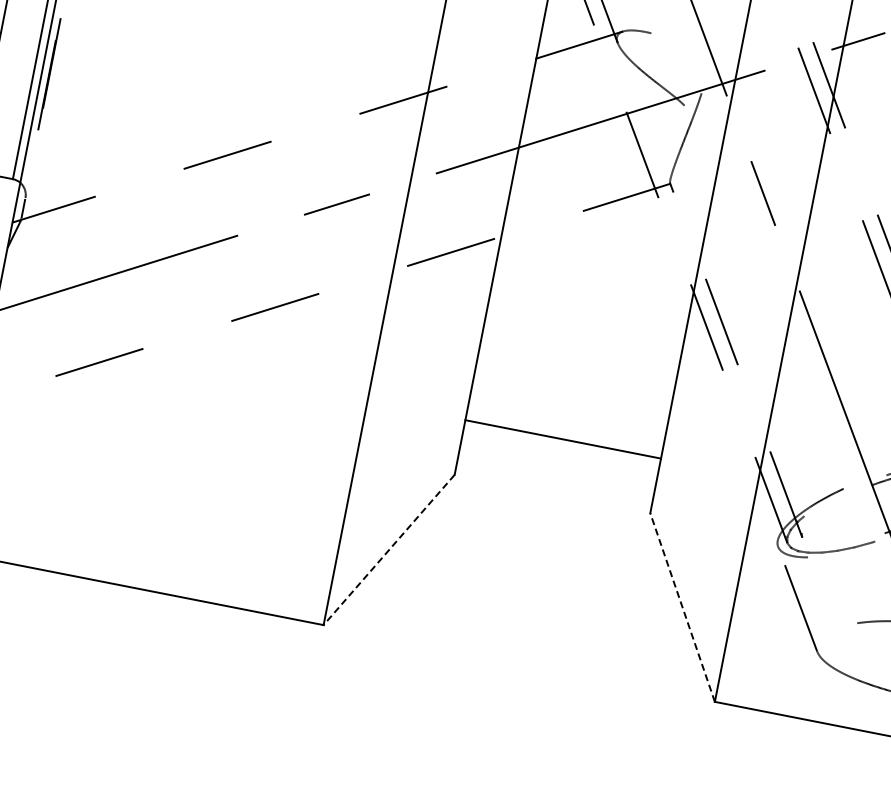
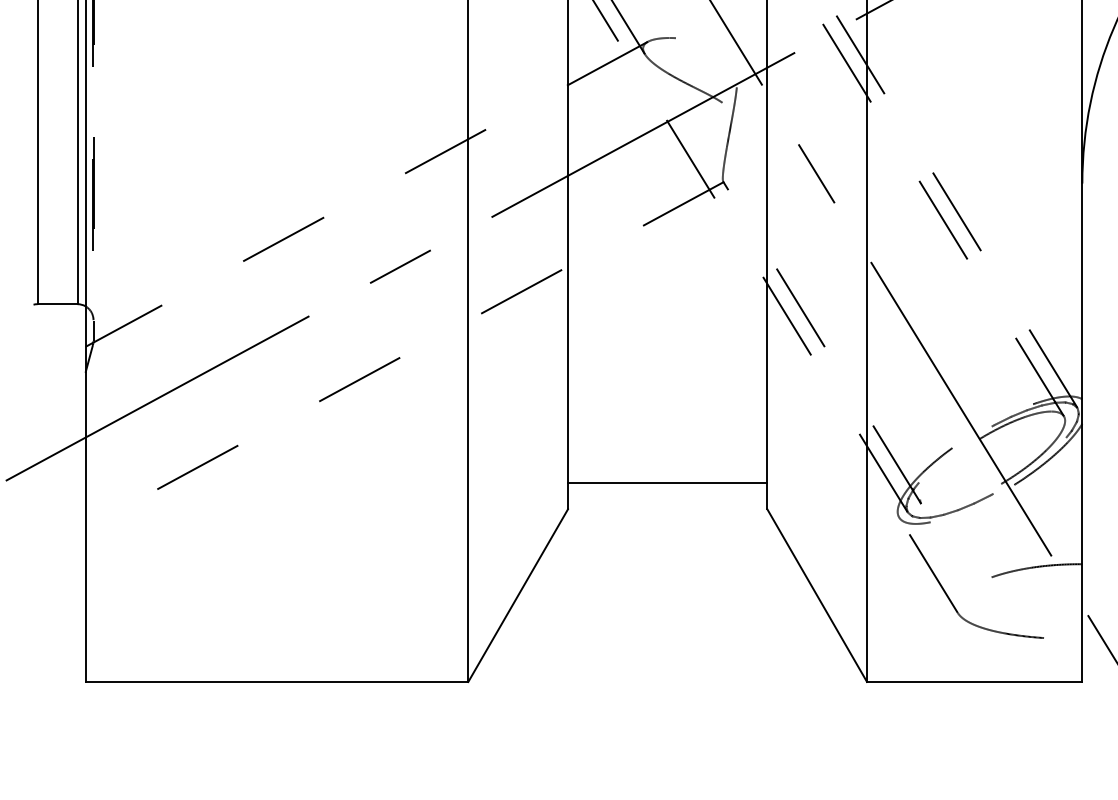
line: (563, 439) -> (667, 482), moved
line: (389, 549) -> (518, 595), dashed -> solid
line: (682, 607) -> (817, 595), dashed -> solid

